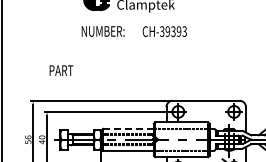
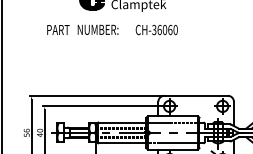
text: (175, 31) -> (166, 29), CH-39393 -> CH-36060
text: (61, 70) -> (58, 29), moved
line: (129, 128) -> (123, 122), dashed -> solid

